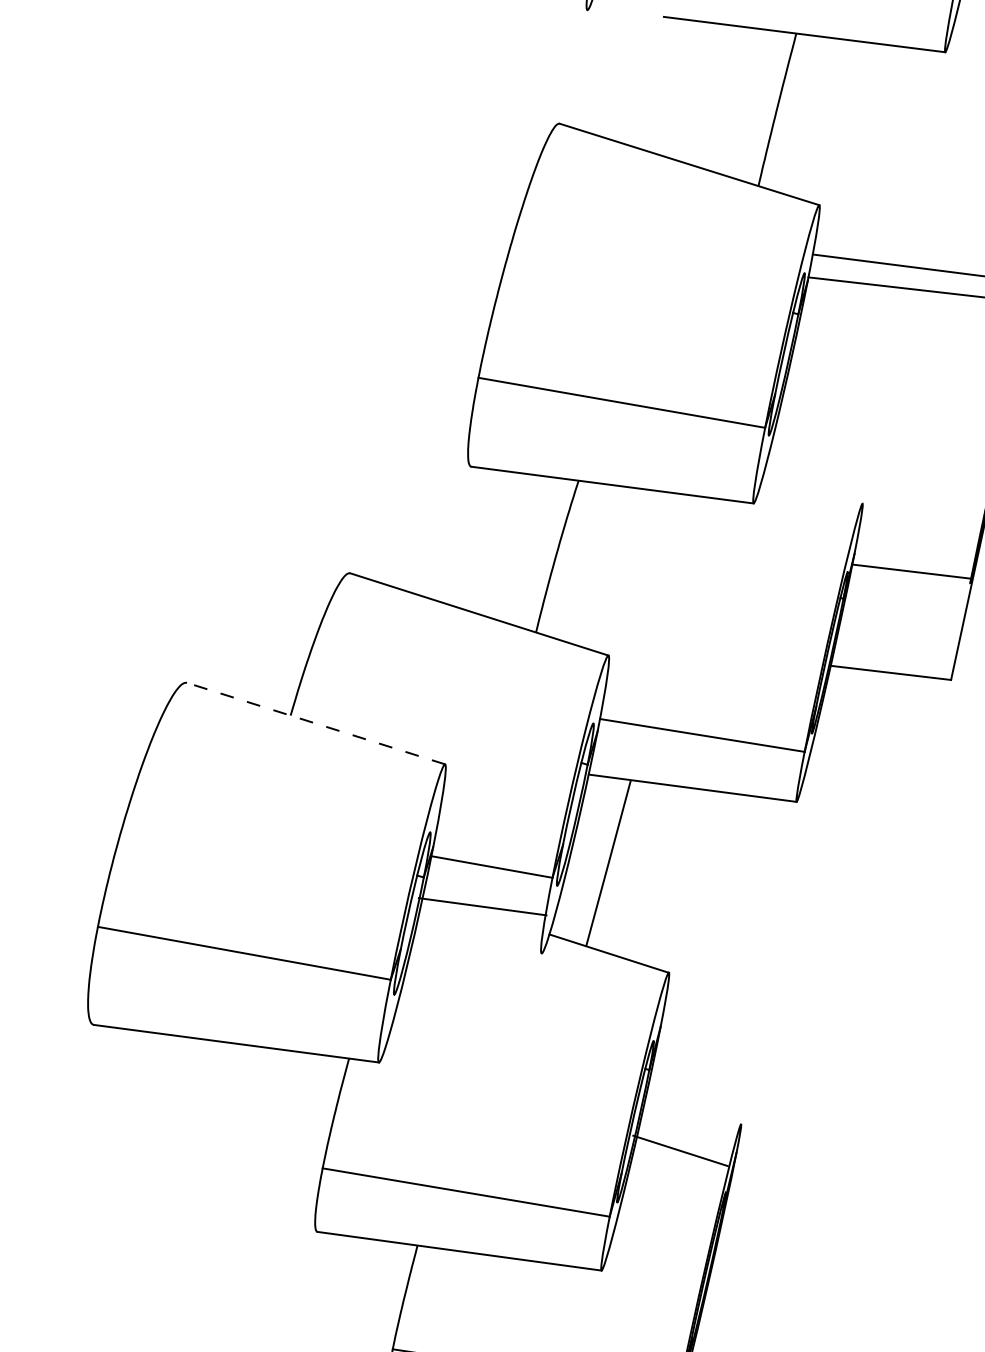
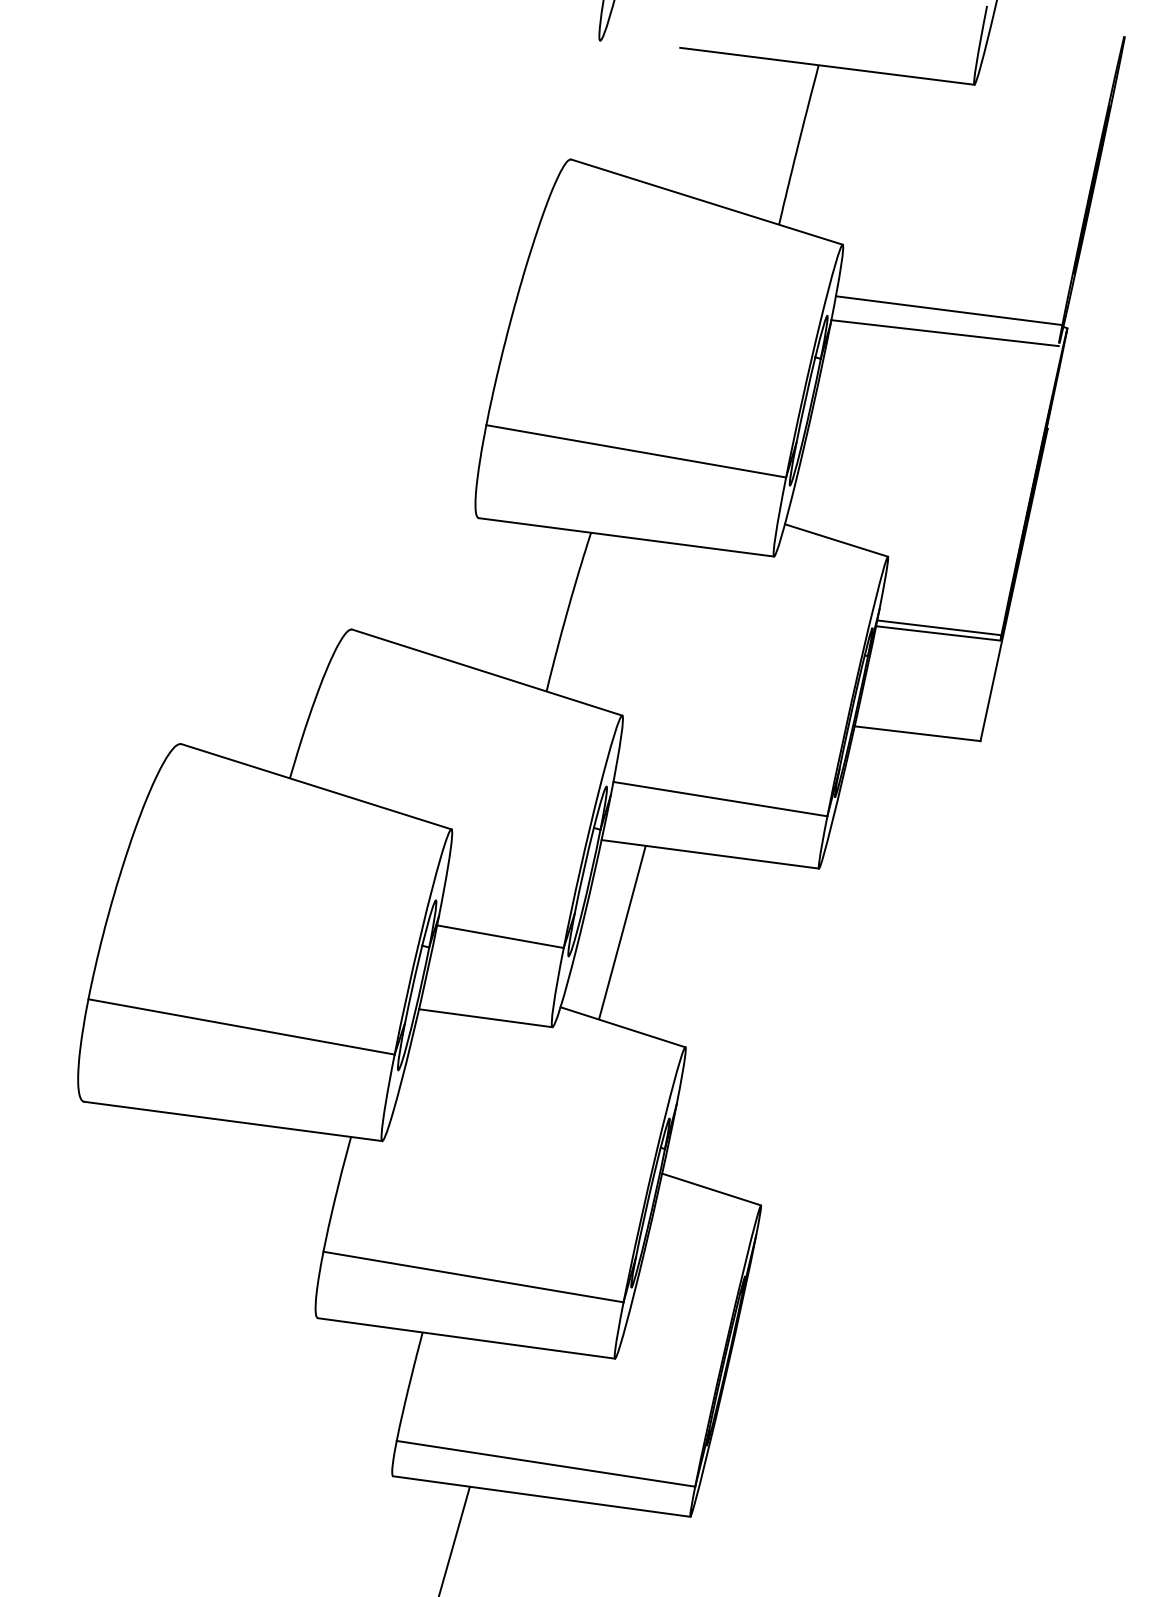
line: (813, 488) -> (836, 540), added
line: (910, 577) -> (938, 633), added
line: (316, 723) -> (316, 786), dashed -> solid
line: (482, 906) -> (485, 1018), moved
line: (680, 1150) -> (711, 1189), moved

